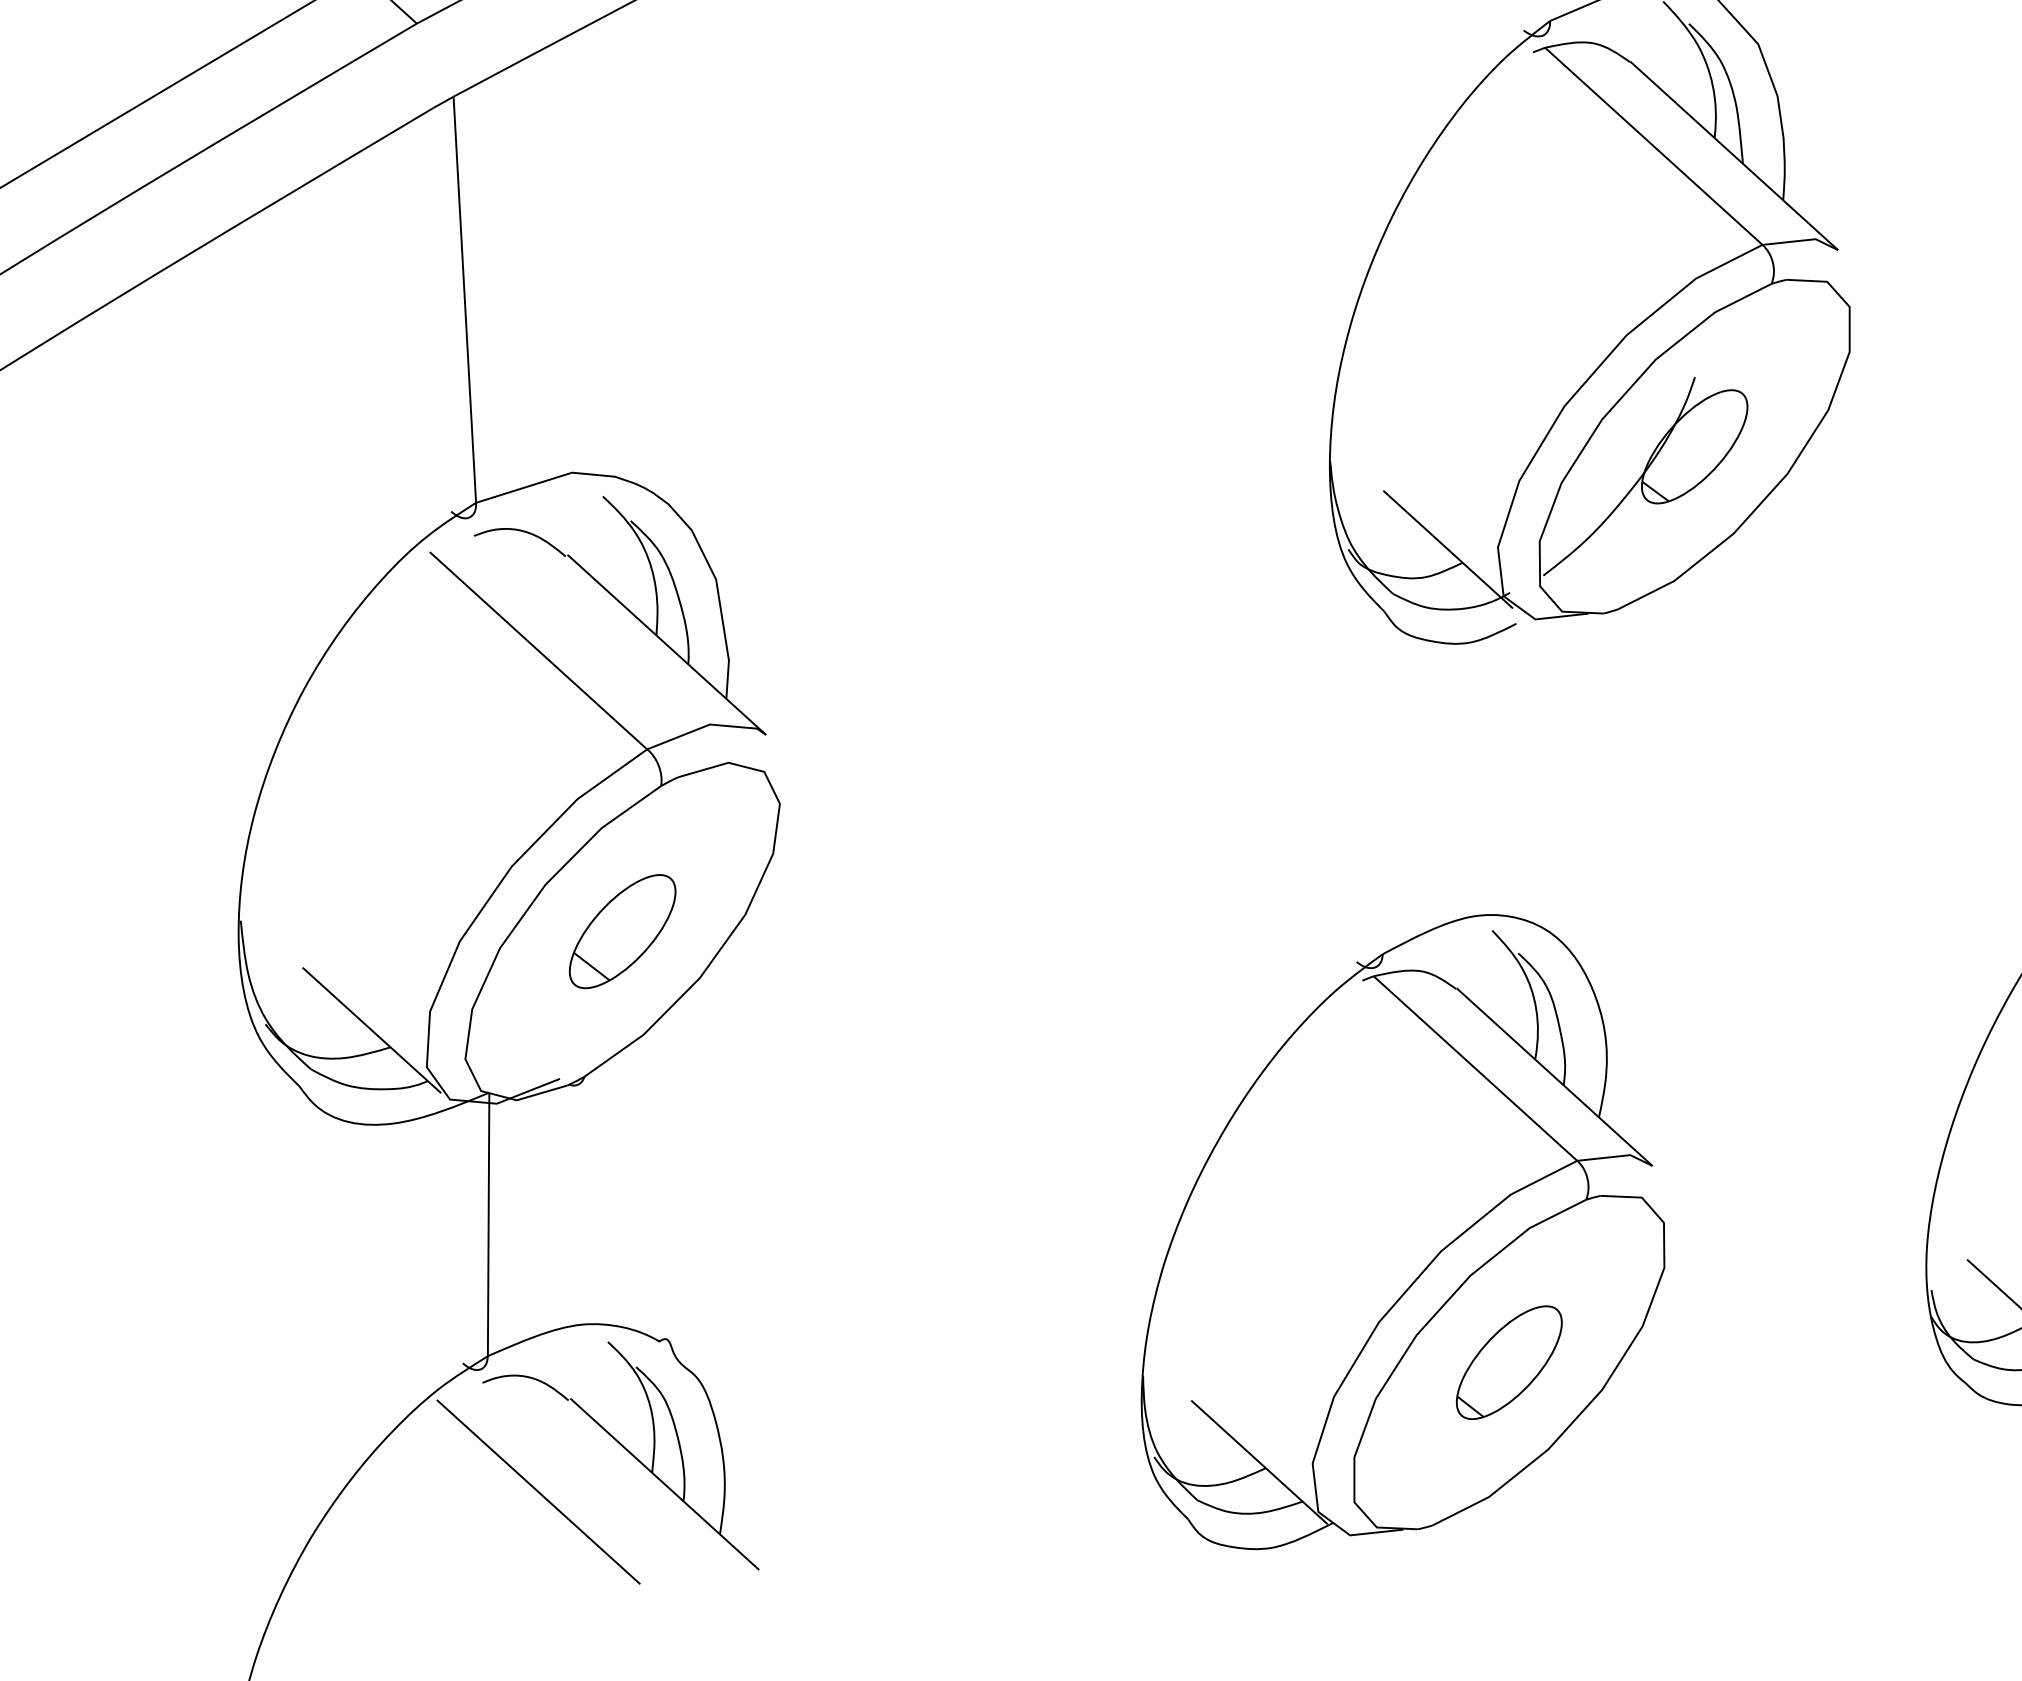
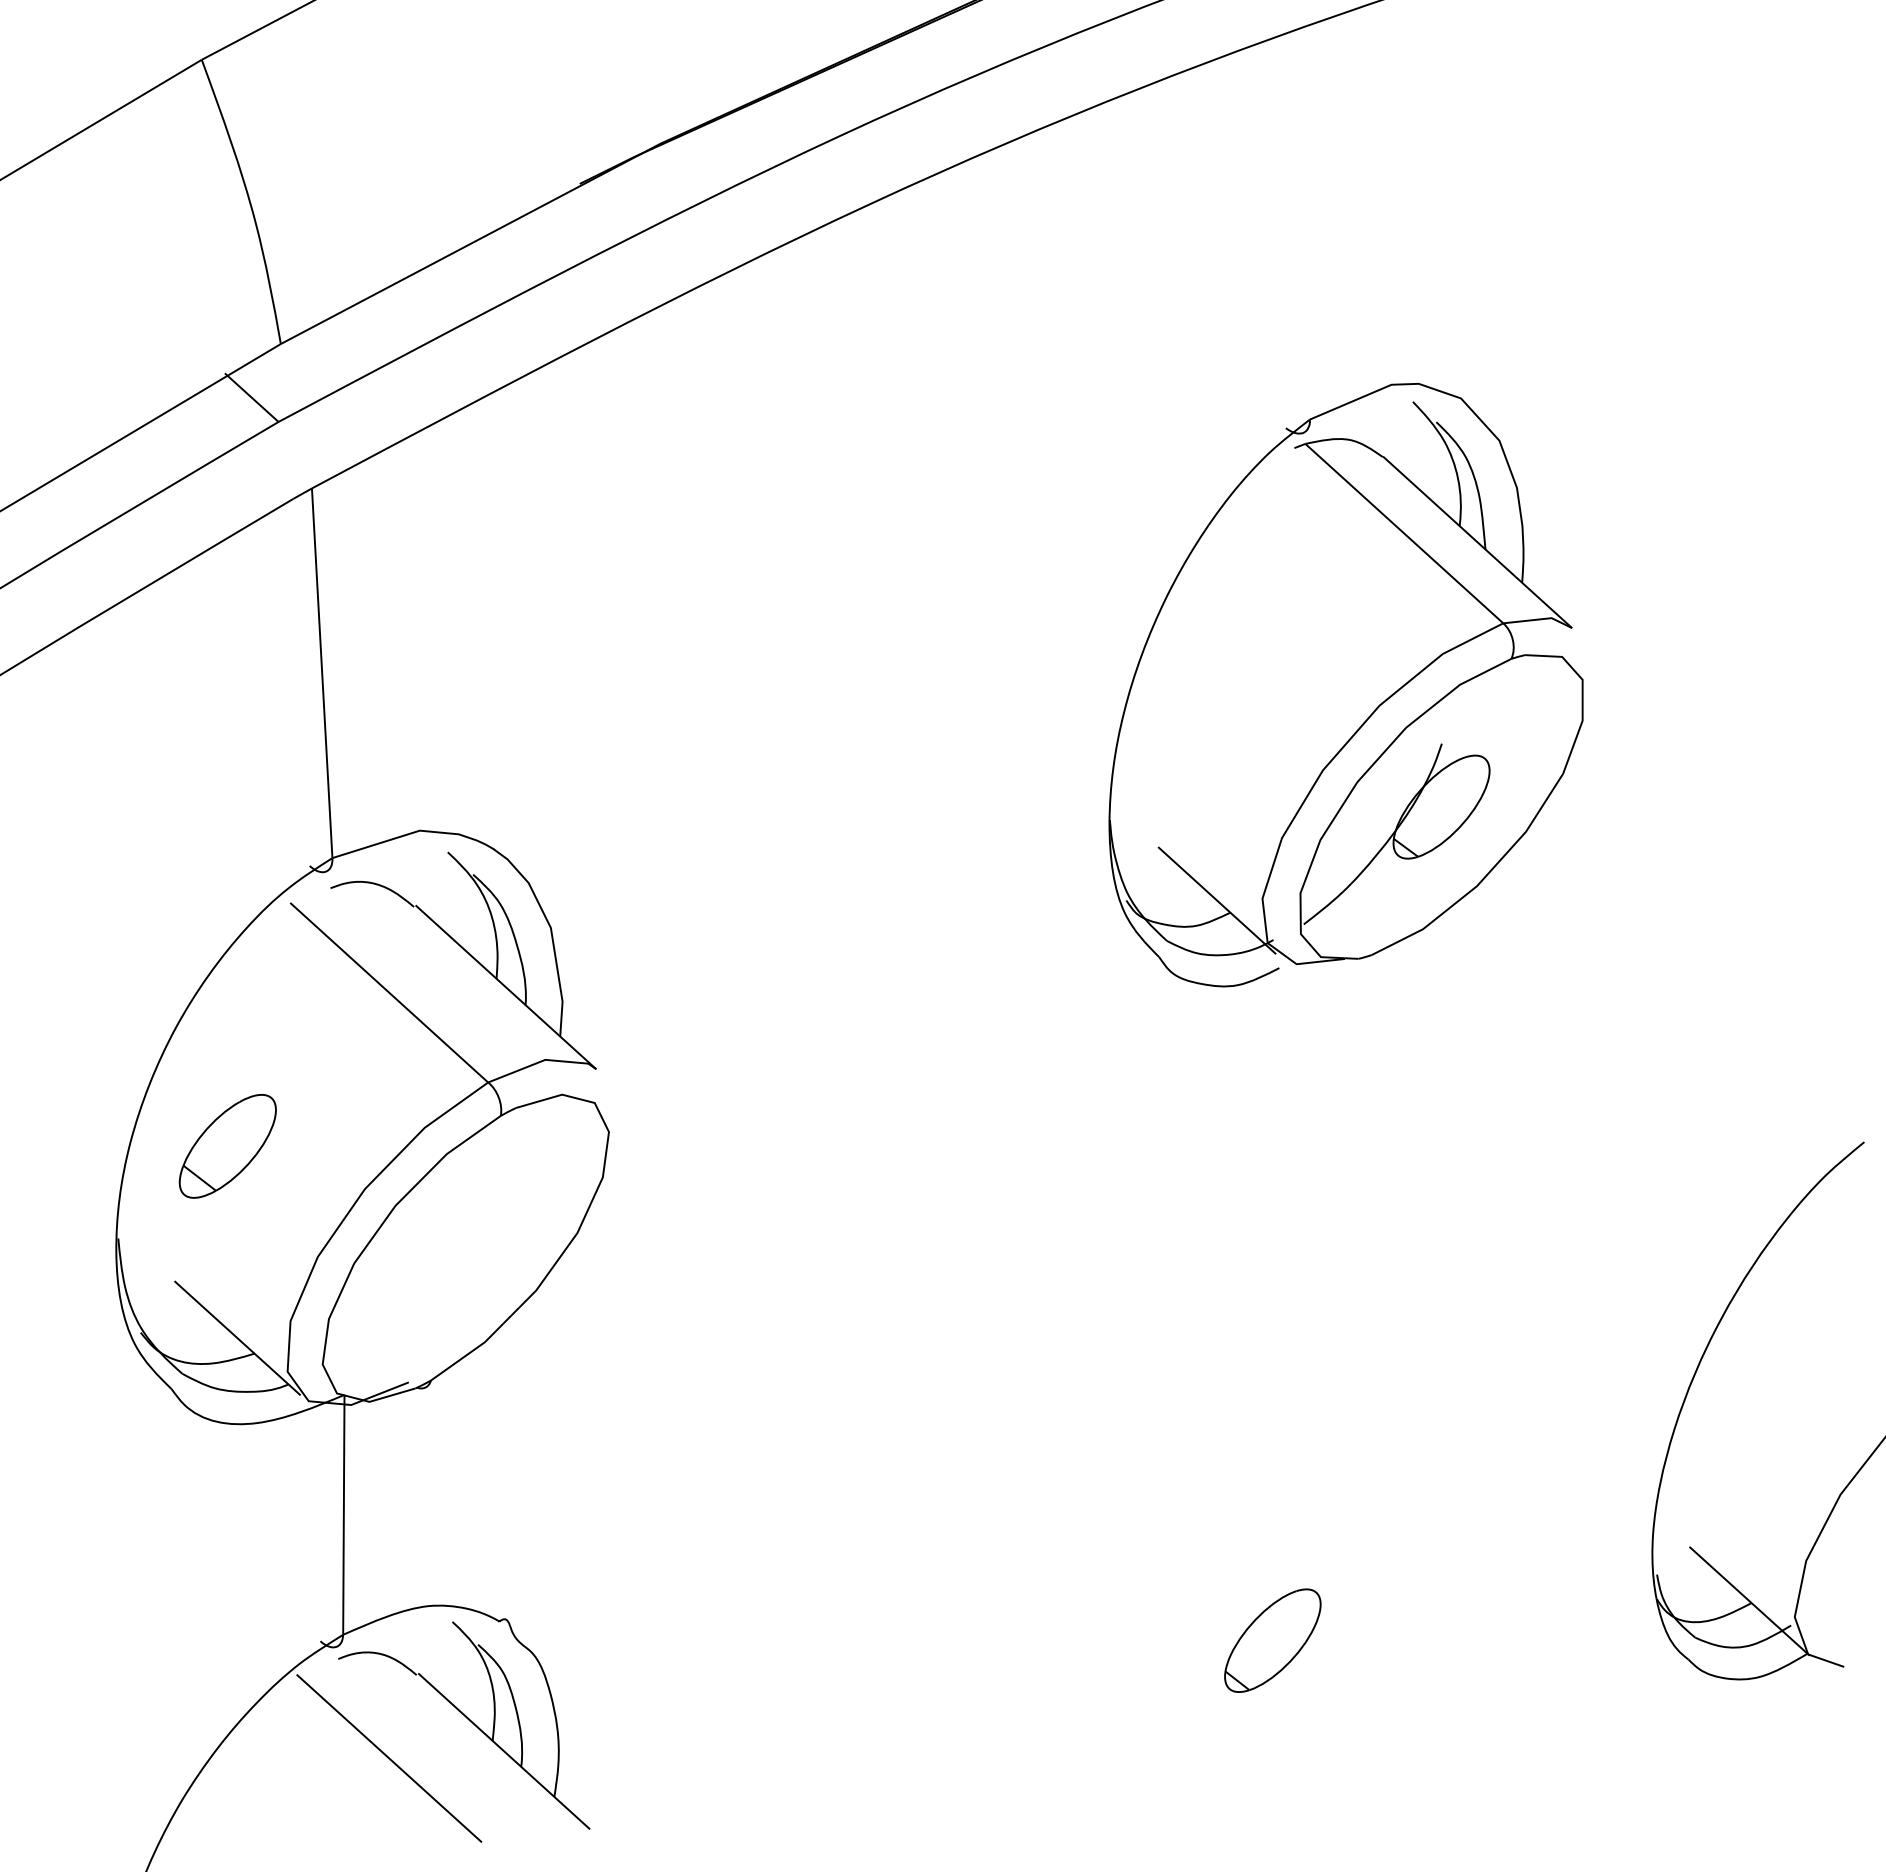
part: (622, 931) -> (227, 1146), moved
part: (1402, 1231) -> (1175, 1521), removed

